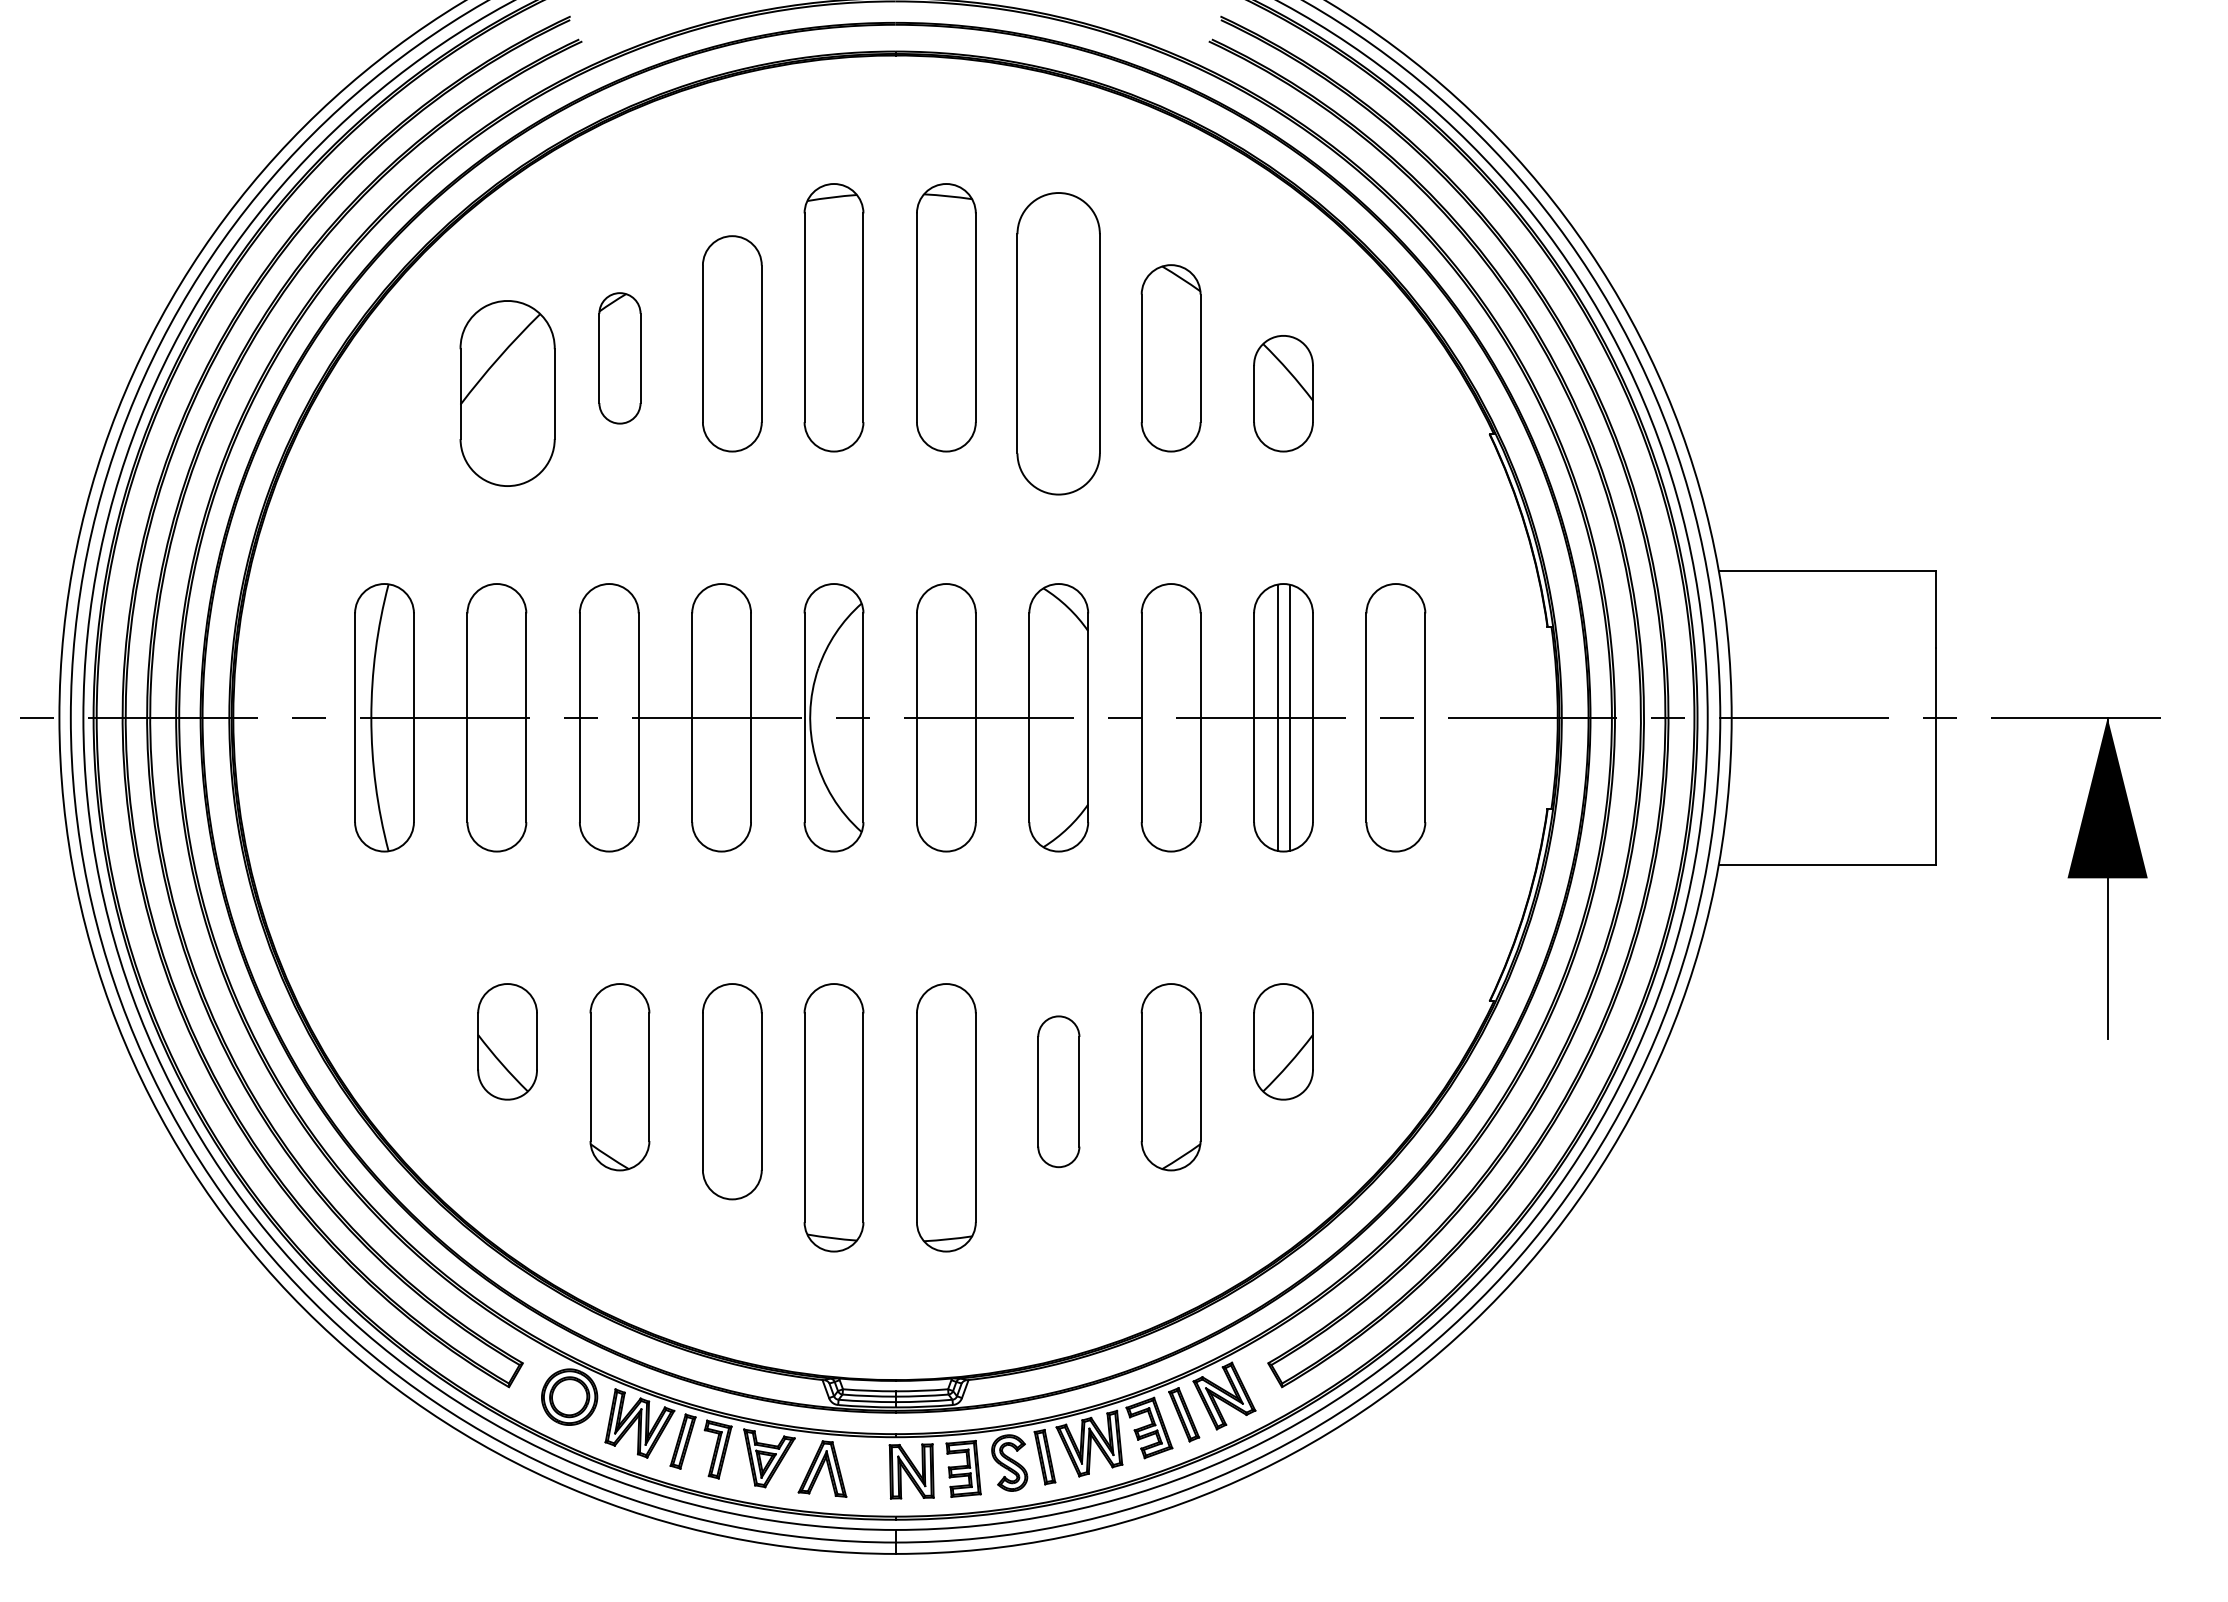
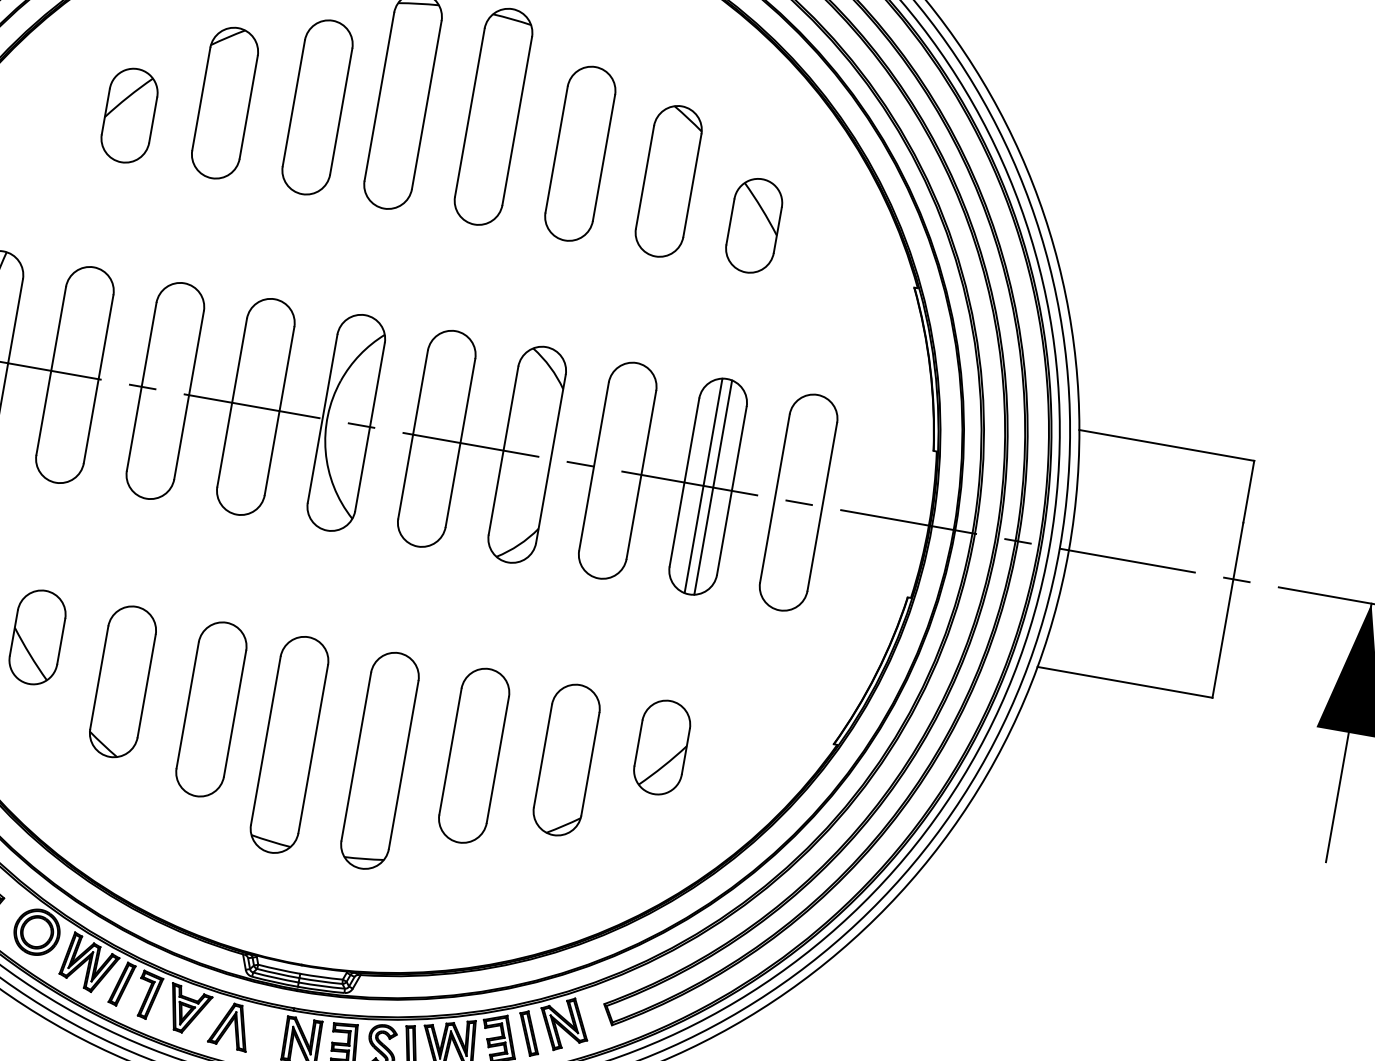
part: (1058, 343) -> (580, 153), size x0.71
part: (619, 358) -> (224, 103), size x1.43
part: (507, 393) -> (129, 115), size x0.62
part: (1058, 1091) -> (473, 755), size x1.43

